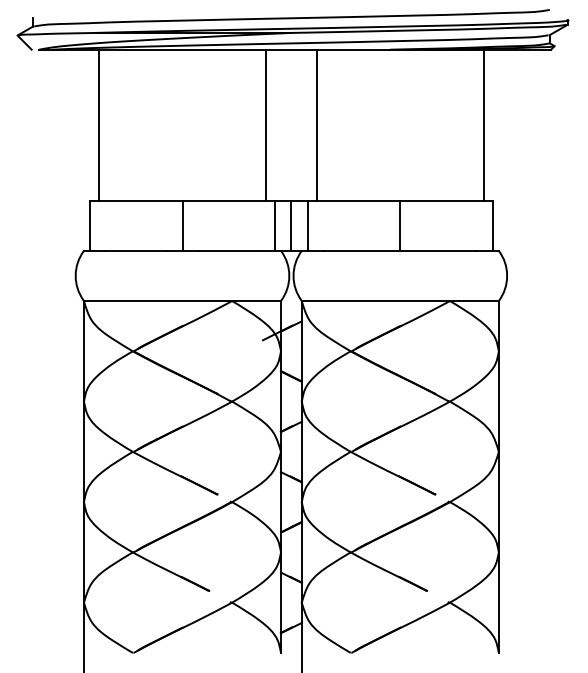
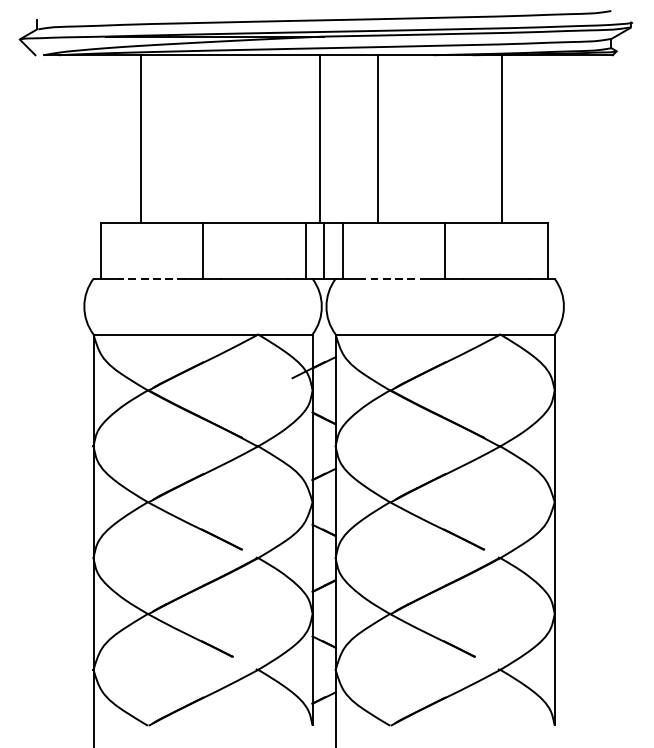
line: (98, 124) -> (140, 138), moved
line: (266, 124) -> (319, 138), moved
line: (316, 124) -> (377, 138), moved
line: (484, 124) -> (502, 138), moved
line: (136, 250) -> (151, 278), solid -> dashed
line: (354, 250) -> (394, 278), solid -> dashed

